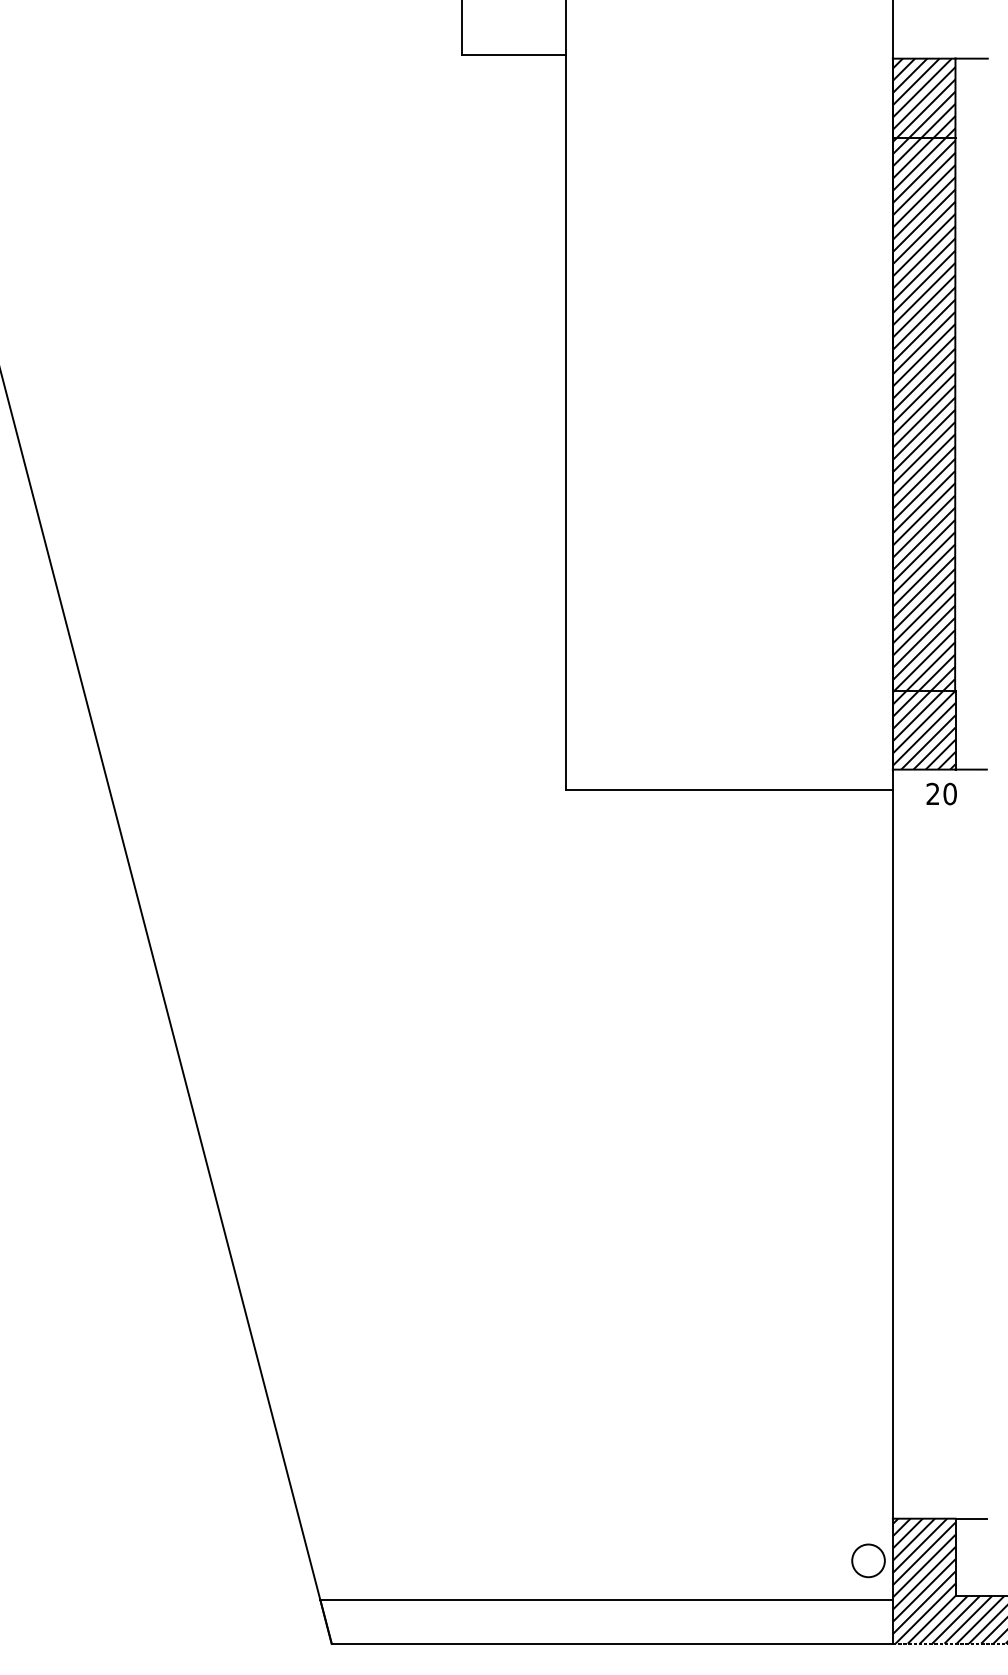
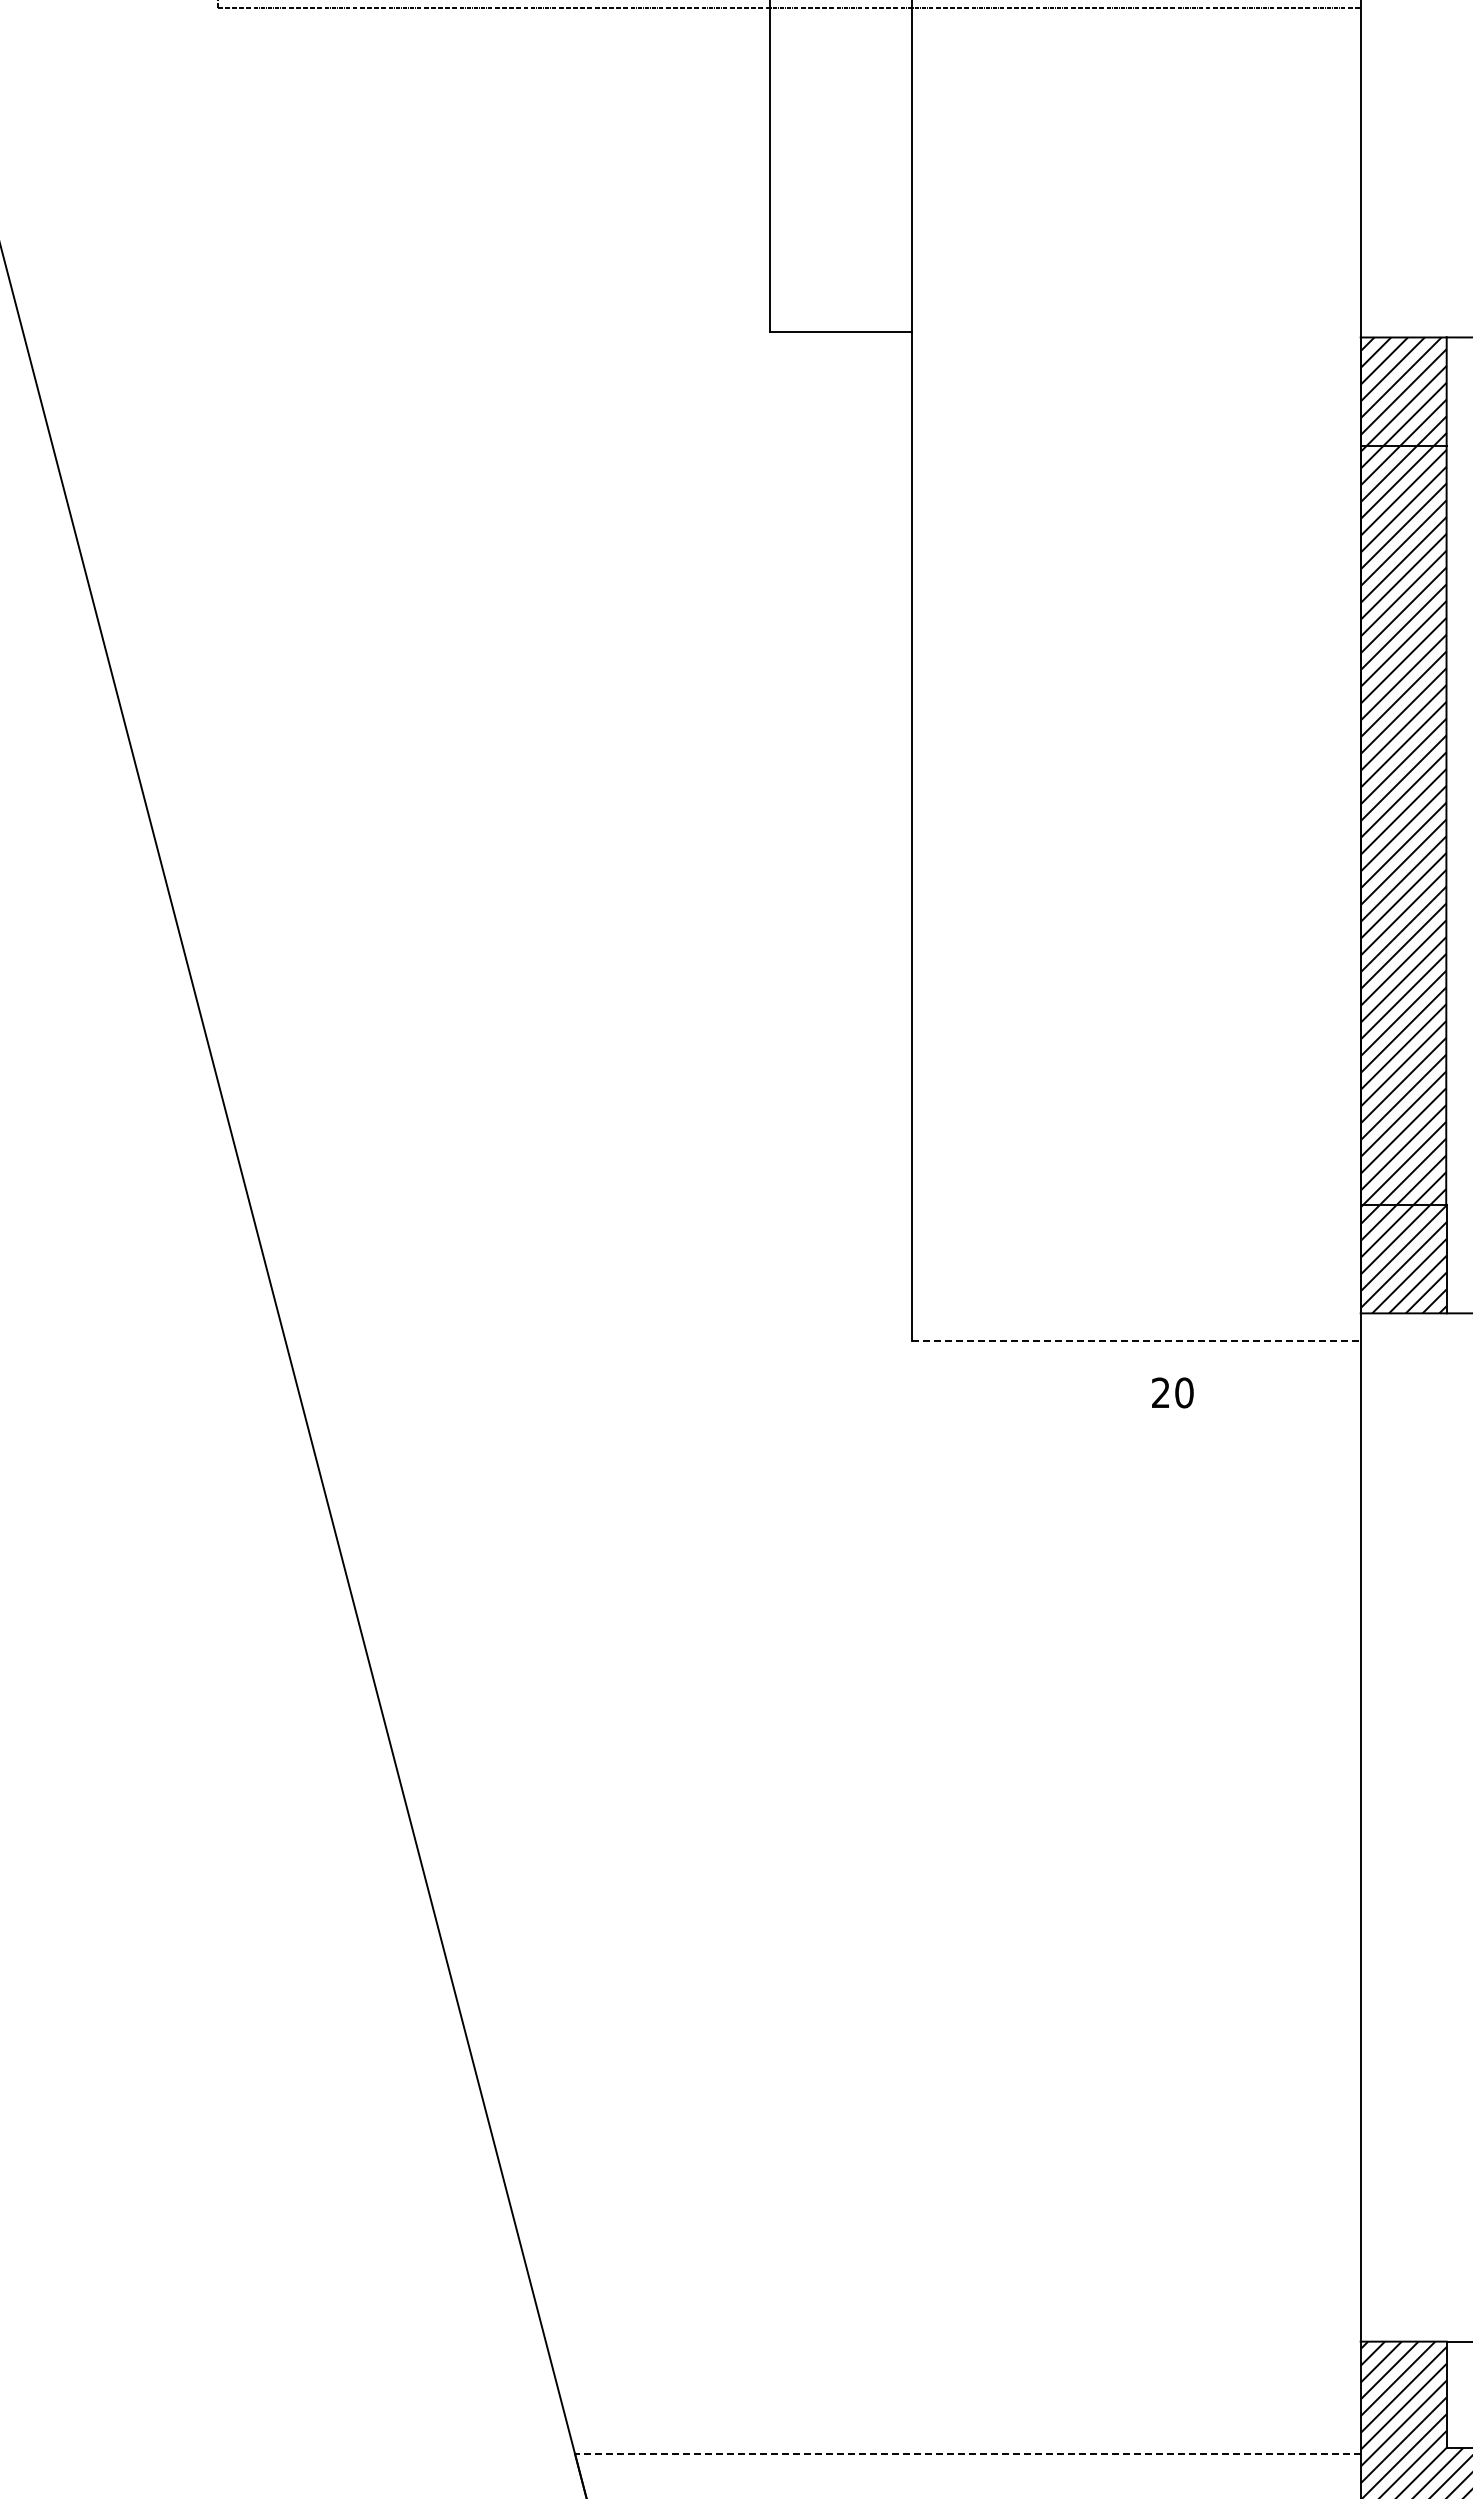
line: (729, 789) -> (1136, 1340), solid -> dashed
text: (941, 793) -> (1172, 1392), moved
circle: (868, 1560) -> (1327, 2399), removed
line: (606, 1600) -> (967, 2453), solid -> dashed

